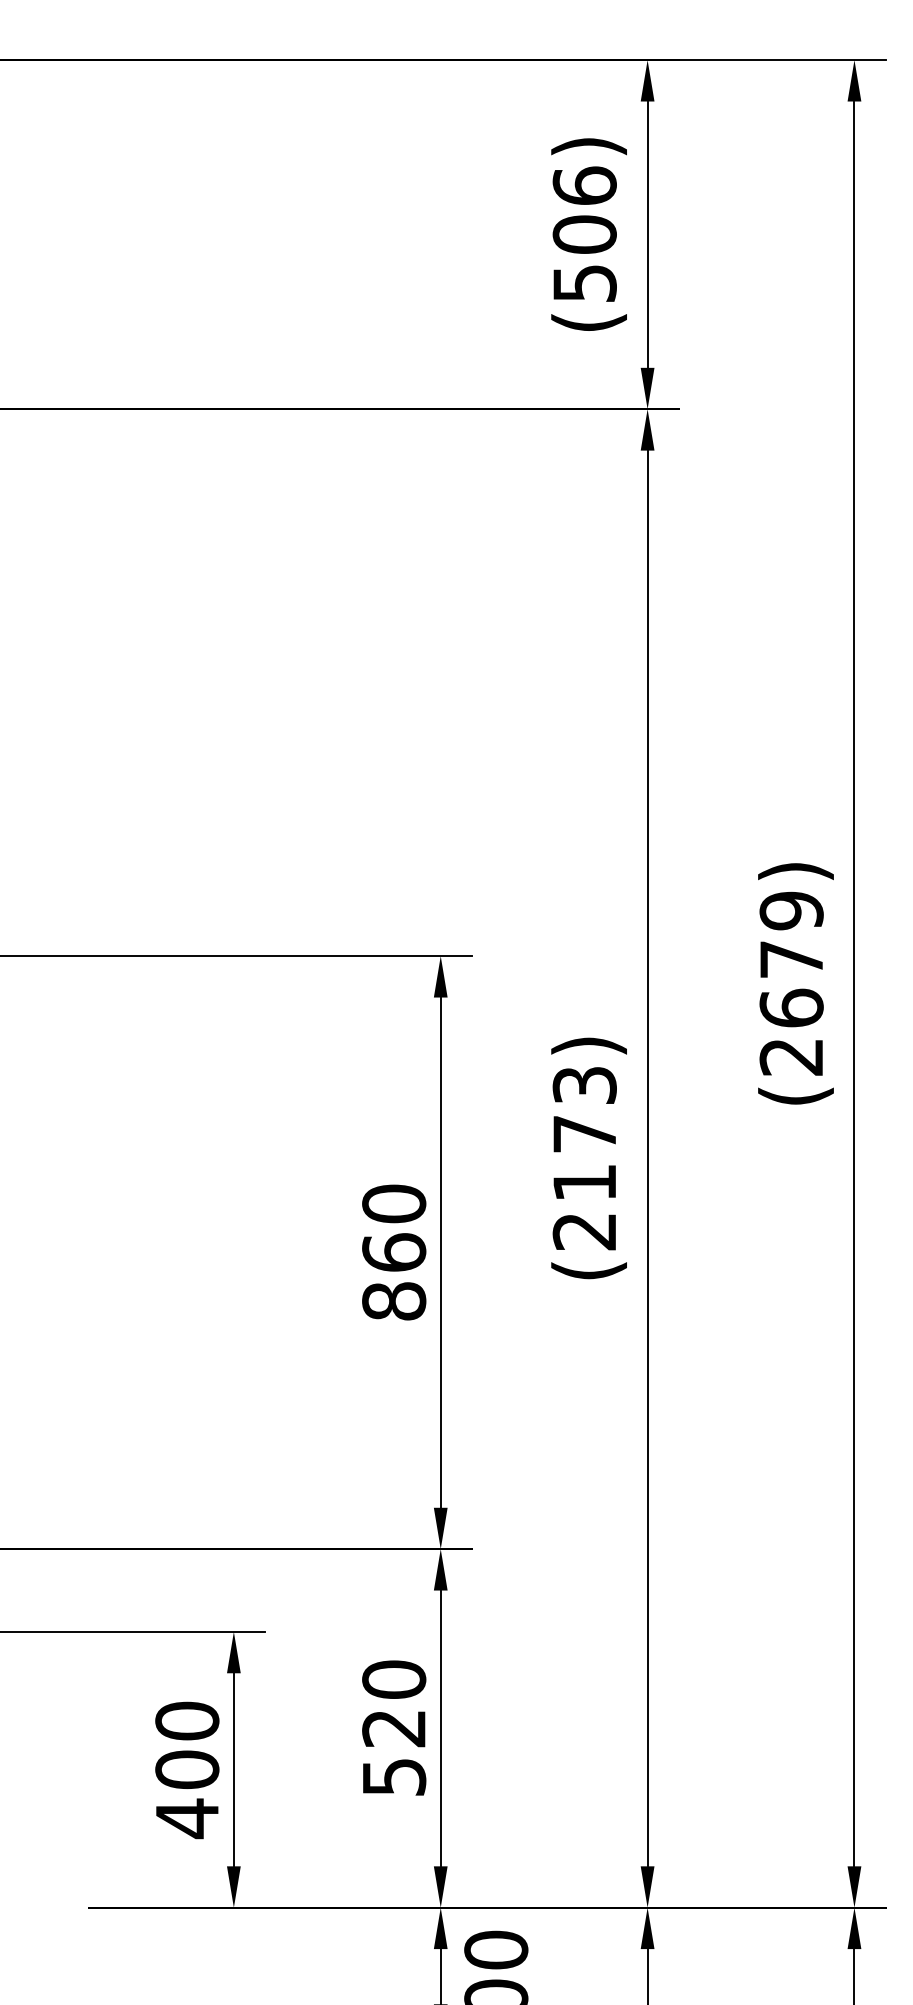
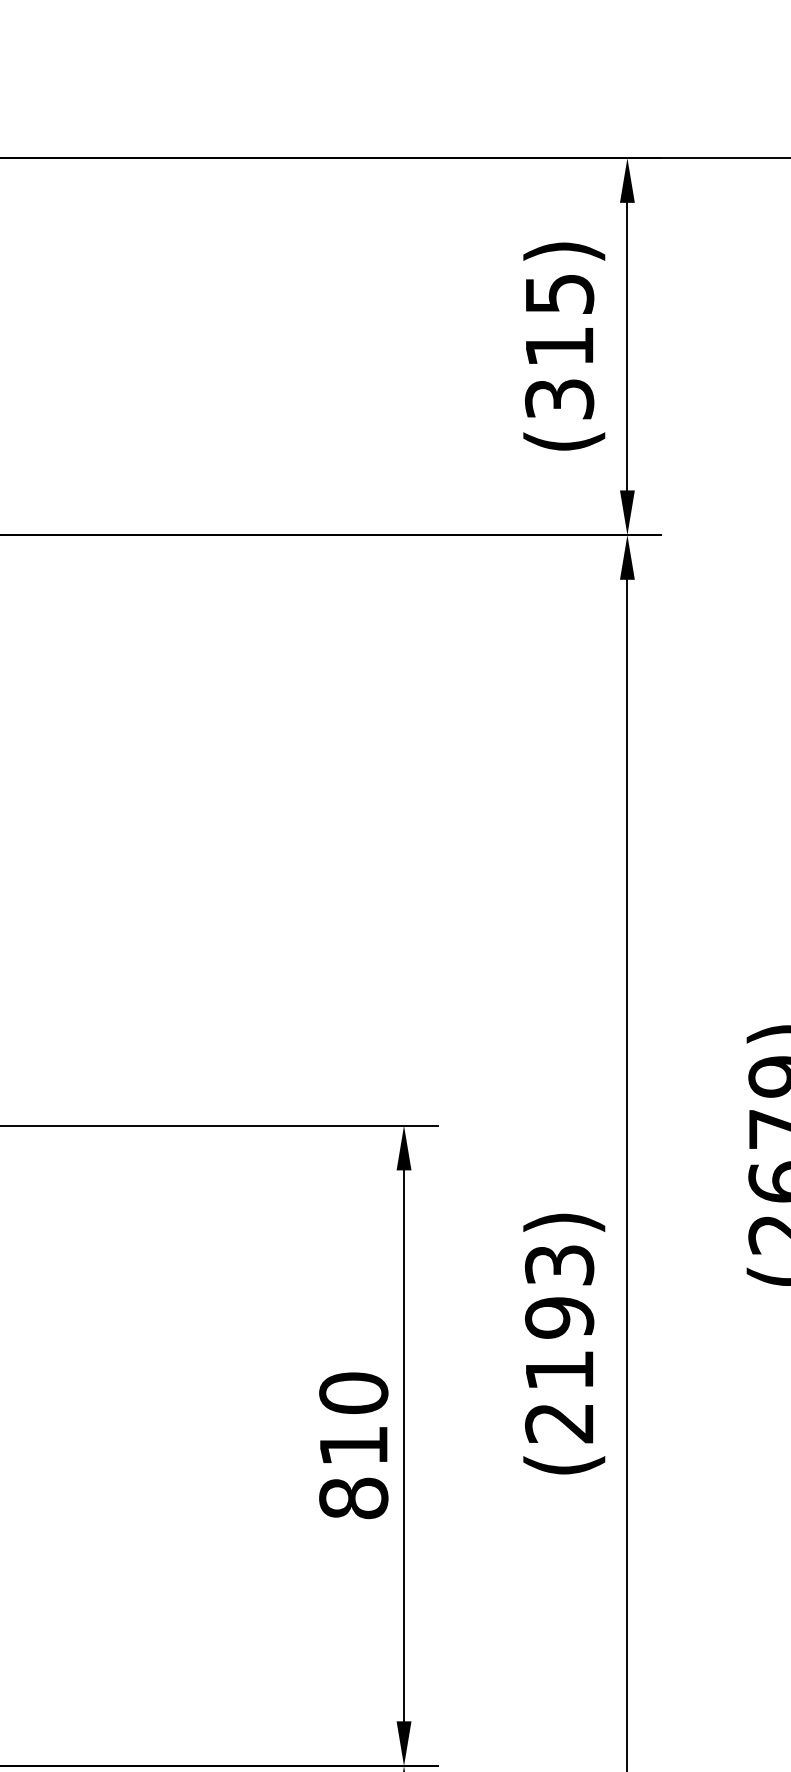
text: (584, 233) -> (559, 345), (506) -> (315)
text: (584, 1134) -> (559, 1318), (2173) -> (2193)
text: (394, 1252) -> (354, 1445), 860 -> 810

